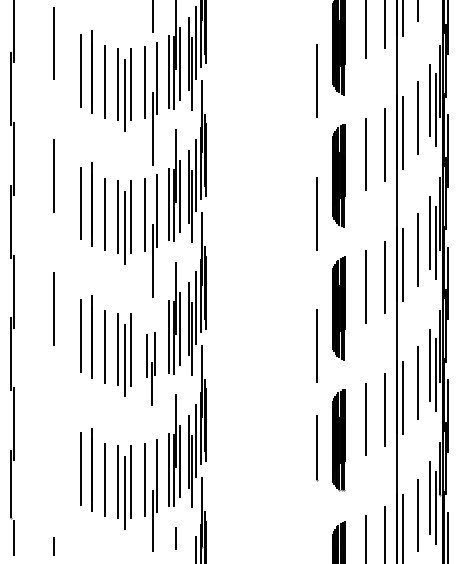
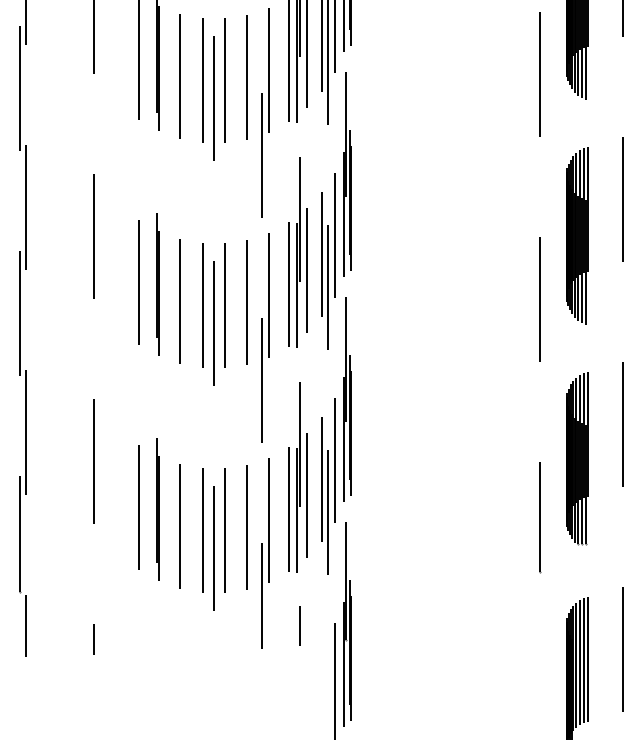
part: (150, 368) -> (257, 337), size x1.67
line: (54, 441) -> (94, 461), added
line: (317, 448) -> (540, 519), moved

